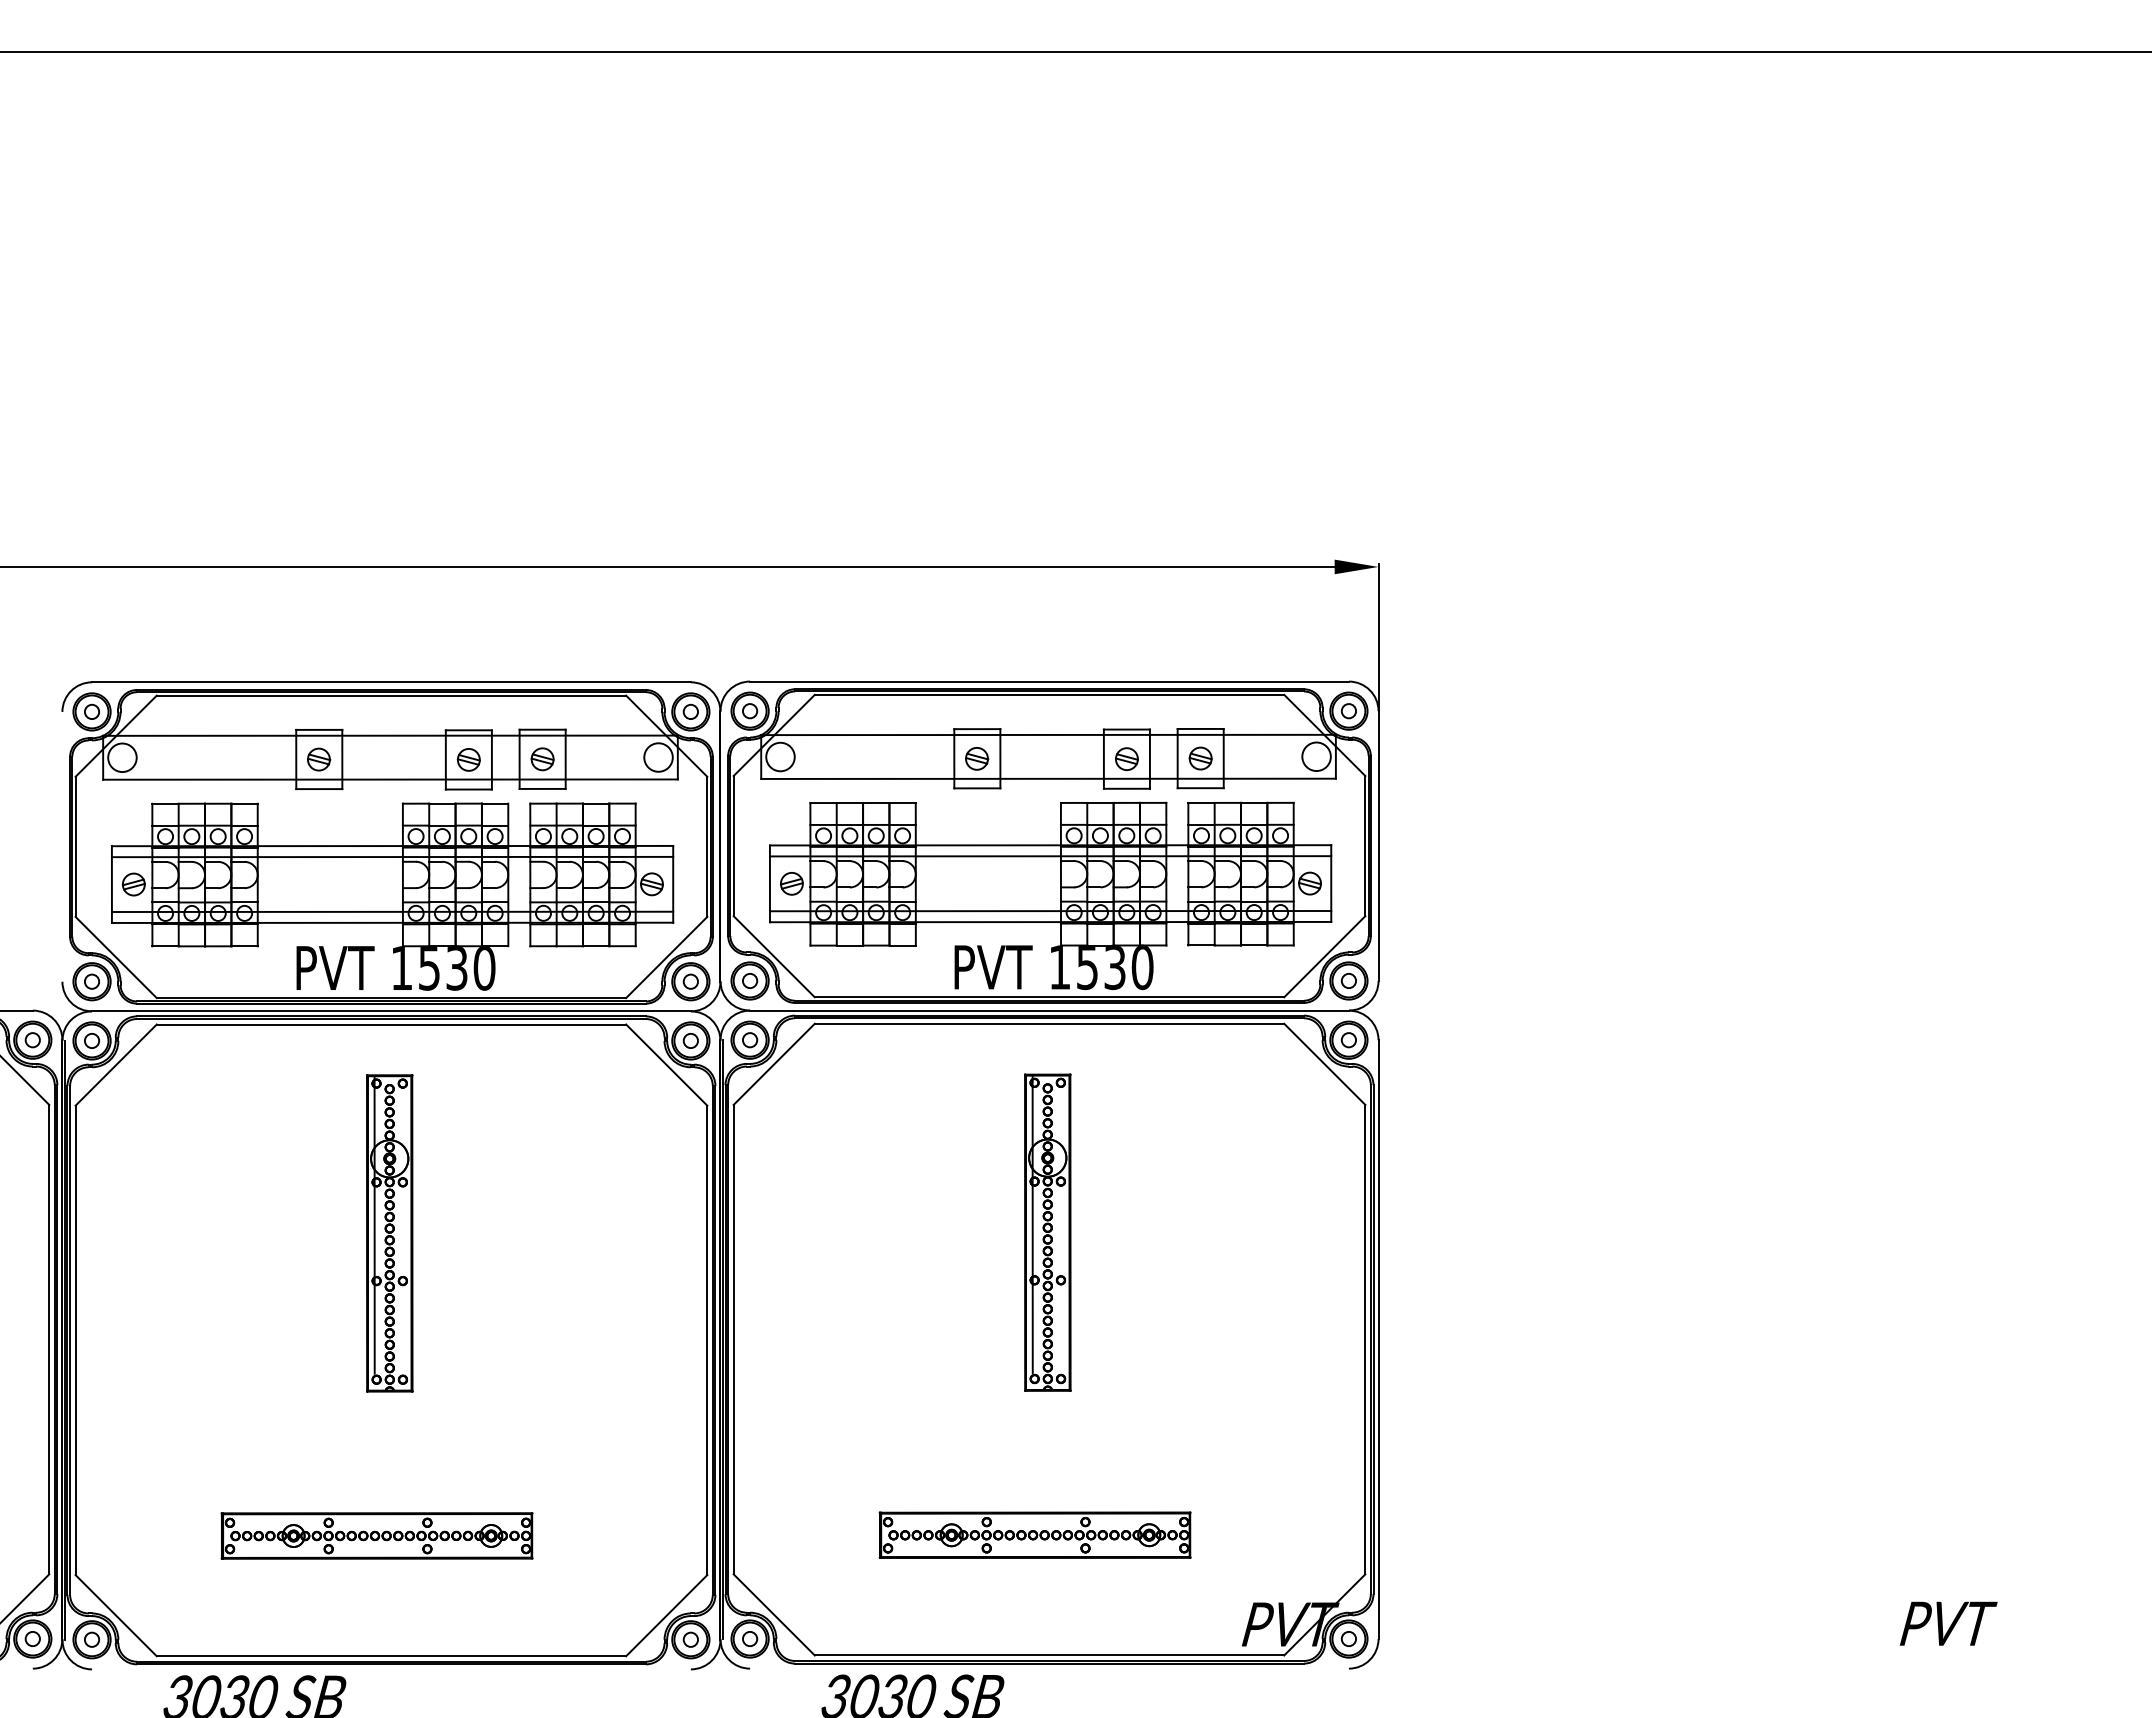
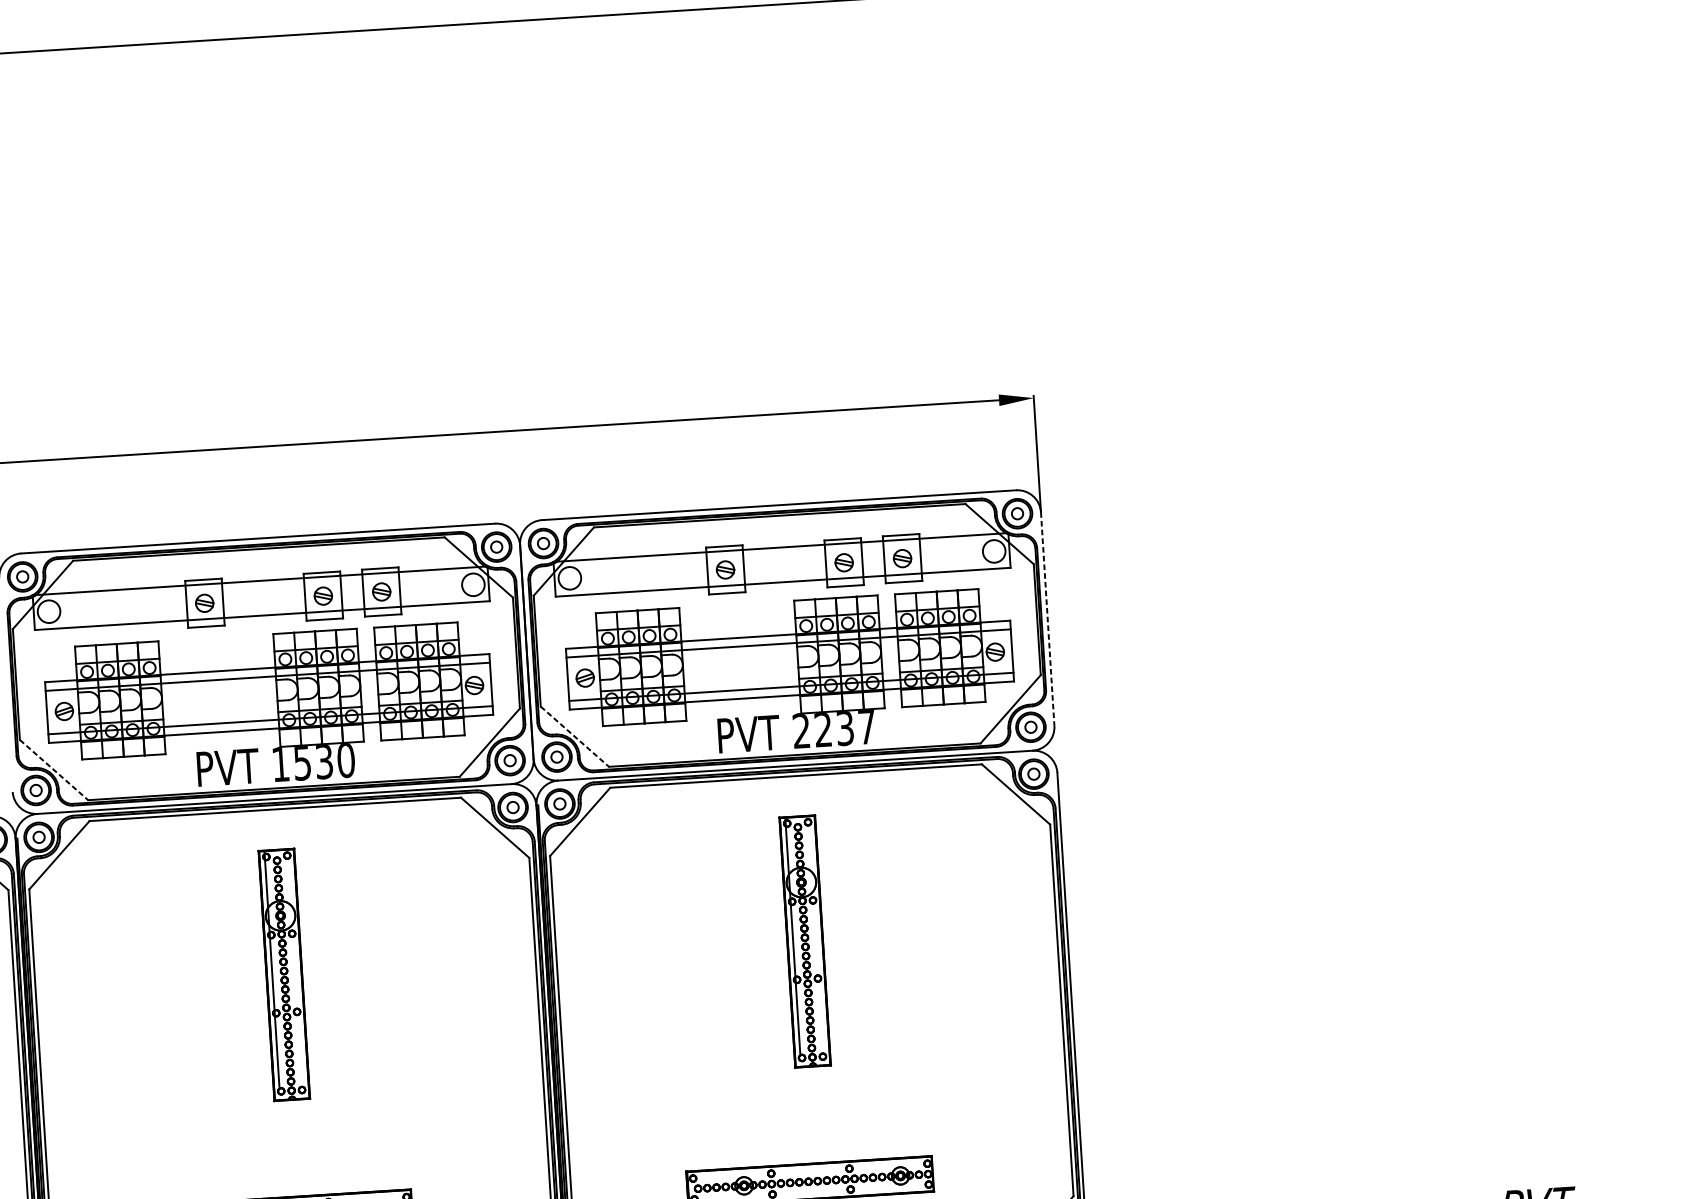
line: (1378, 846) -> (1047, 619), solid -> dashed
line: (116, 957) -> (54, 770), solid -> dashed
line: (774, 957) -> (575, 737), solid -> dashed
text: (1101, 967) -> (834, 728), 1530 -> 2237

